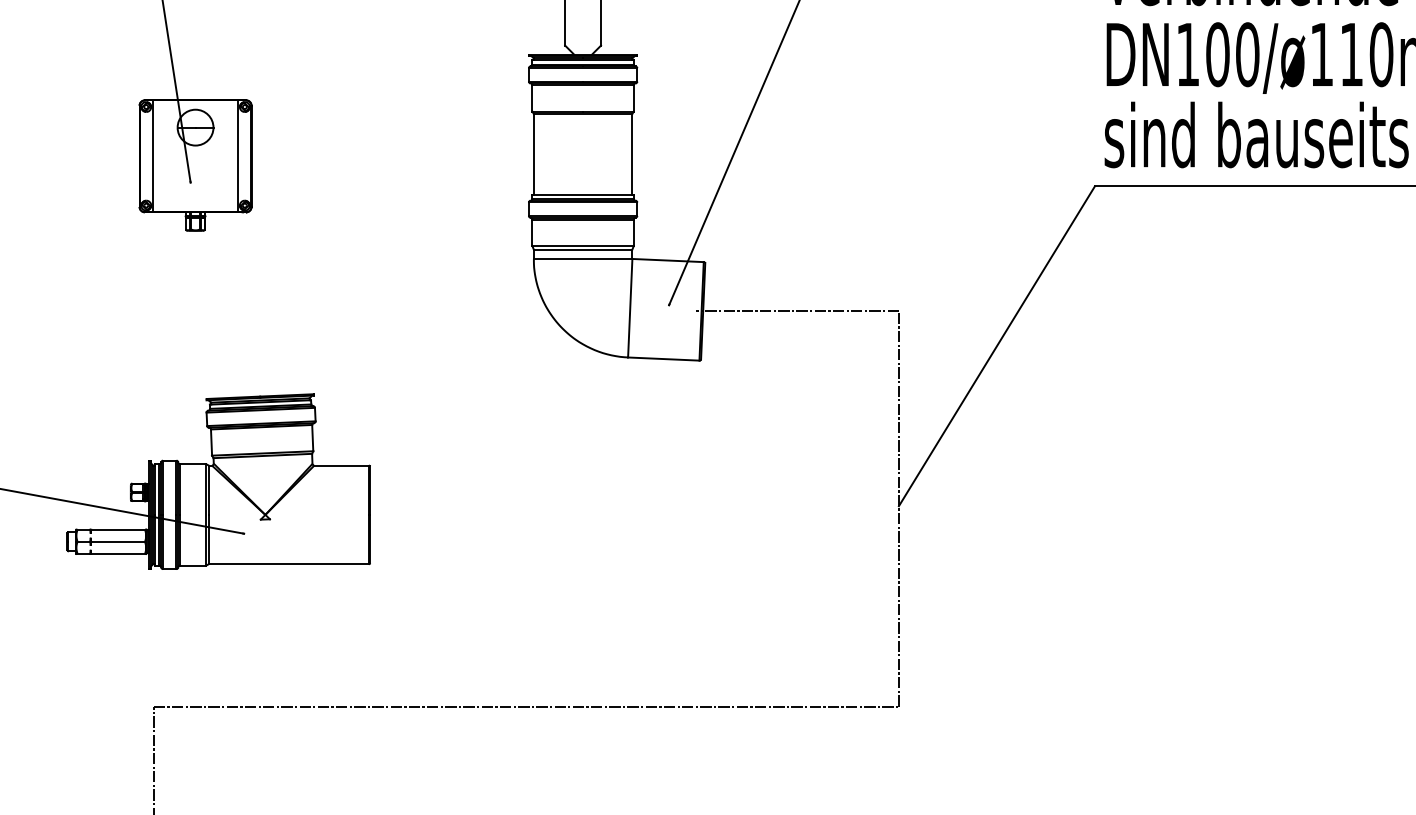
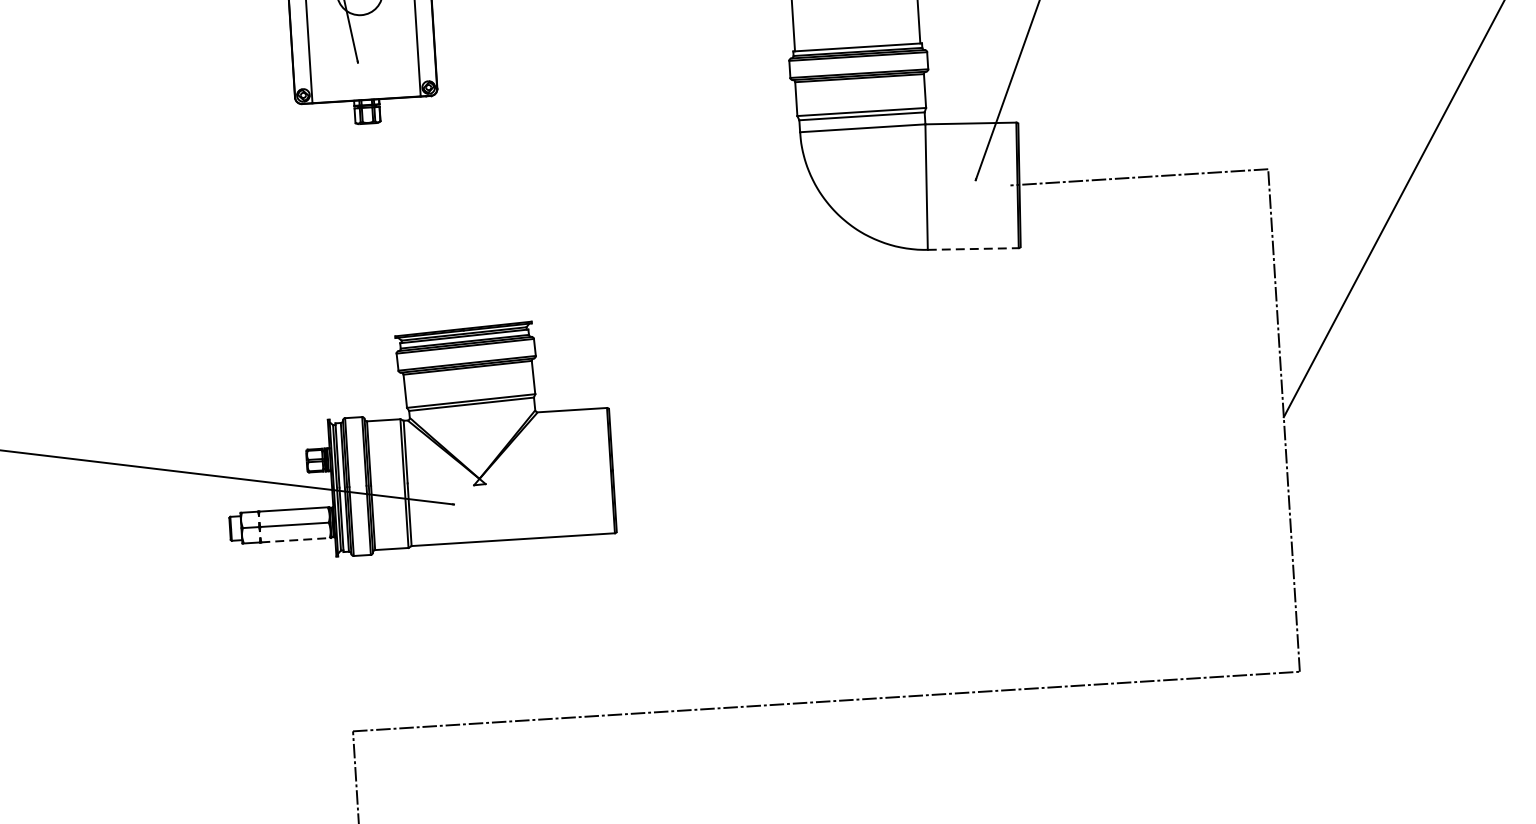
line: (663, 359) -> (972, 249), solid -> dashed
line: (118, 553) -> (295, 539), solid -> dashed

